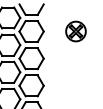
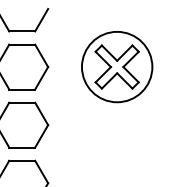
part: (75, 31) -> (116, 66), size x1.67

